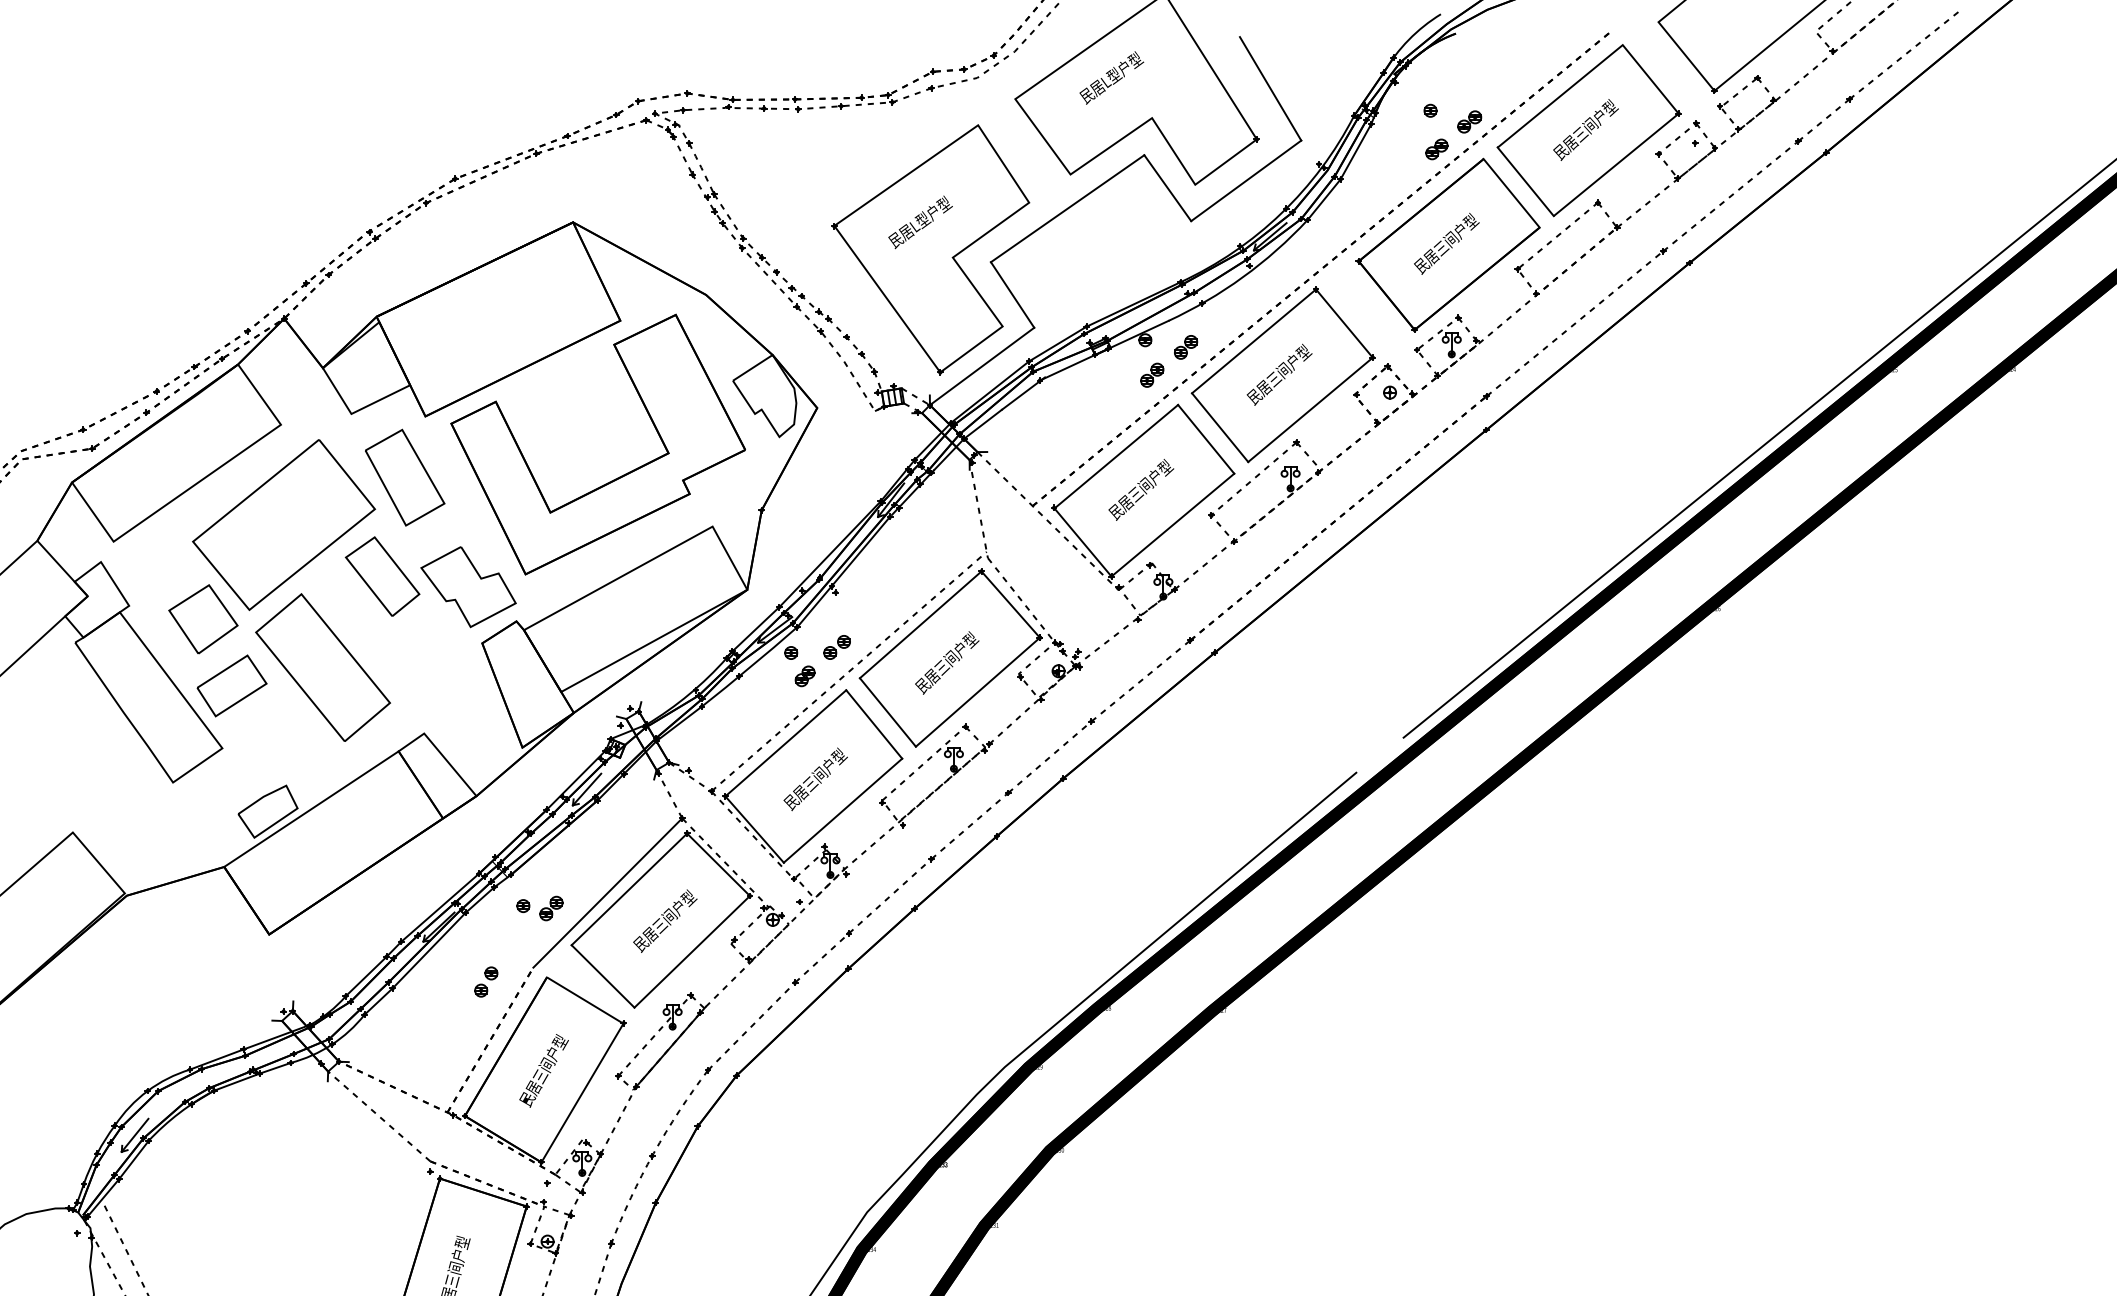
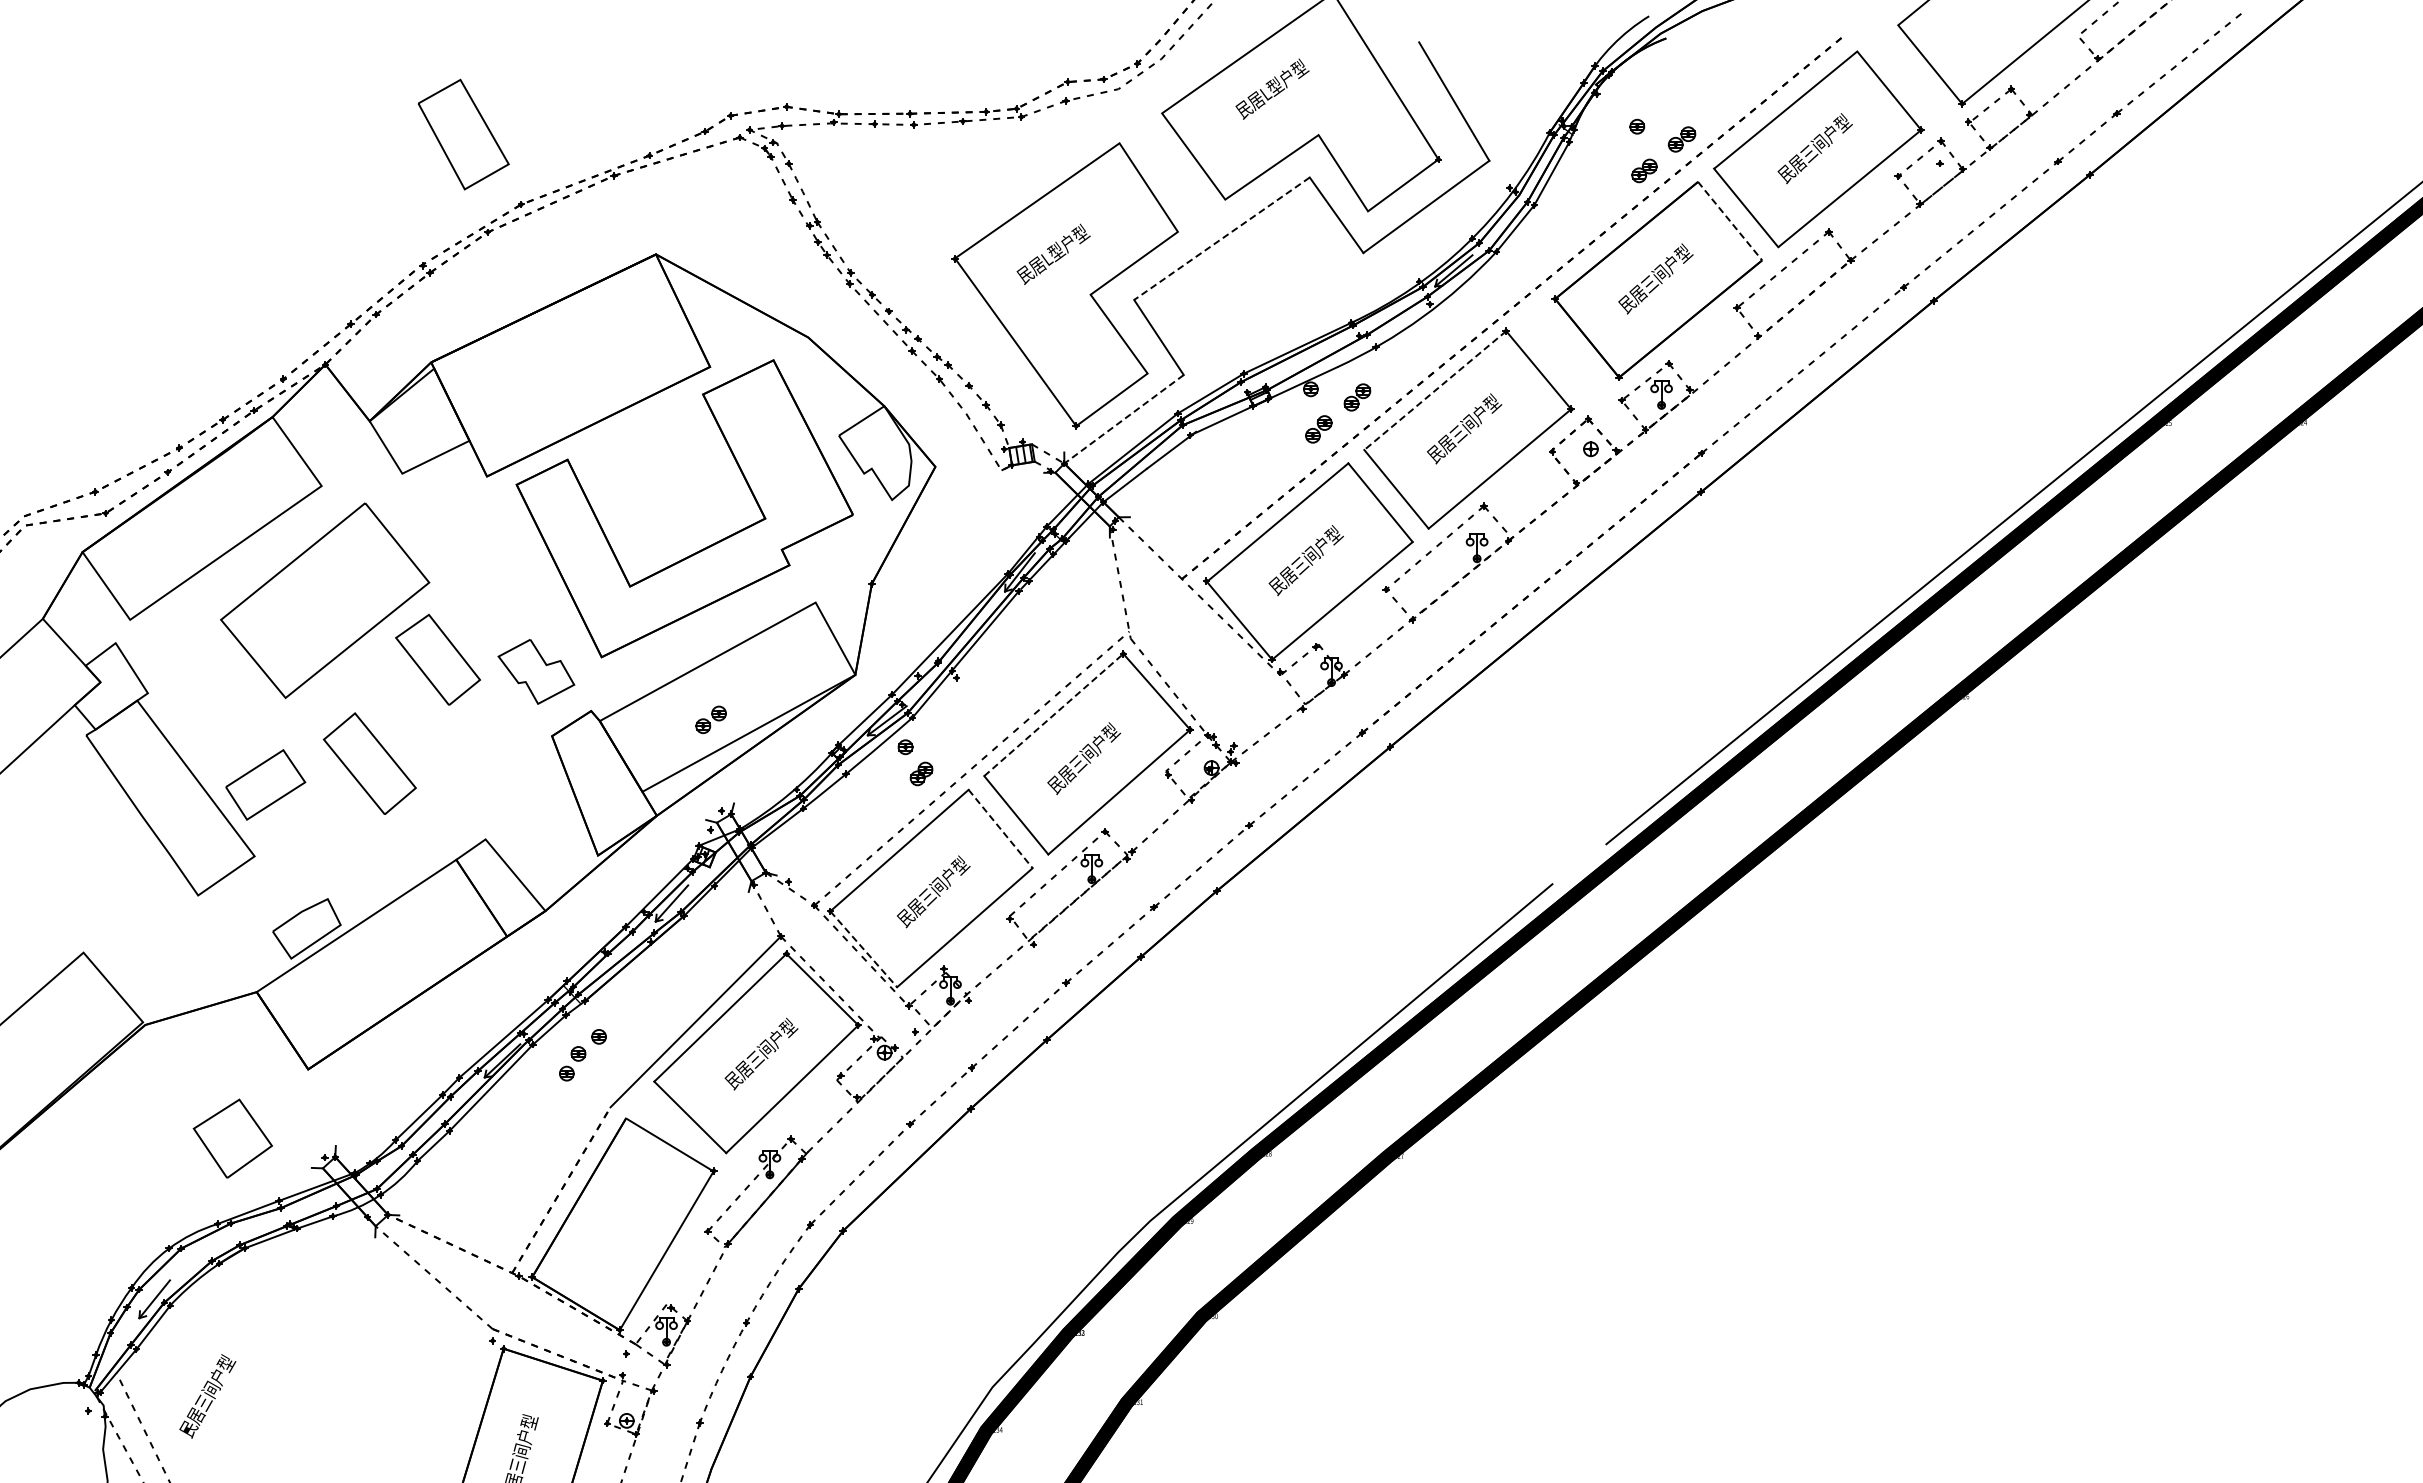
line: (1512, 193) -> (1730, 221), solid -> dashed
line: (1067, 209) -> (1221, 239), solid -> dashed
line: (1254, 341) -> (1435, 390), solid -> dashed
line: (981, 366) -> (1123, 419), solid -> dashed
part: (404, 477) -> (463, 134), moved
part: (468, 586) -> (536, 671), size x0.7
part: (203, 619) -> (232, 1138), moved
line: (920, 624) -> (1053, 714), solid -> dashed
part: (836, 647) -> (710, 719), moved
part: (322, 667) -> (369, 763), size x0.6
line: (874, 724) -> (1000, 829), solid -> dashed
line: (754, 829) -> (863, 949), solid -> dashed
part: (550, 908) -> (630, 1039), removed
part: (486, 981) -> (572, 1063), moved
text: (543, 1070) -> (207, 1396), moved

